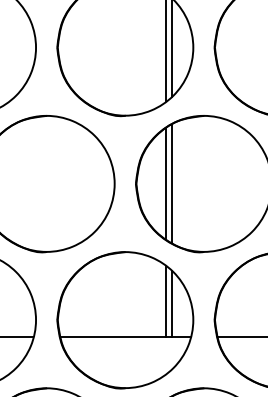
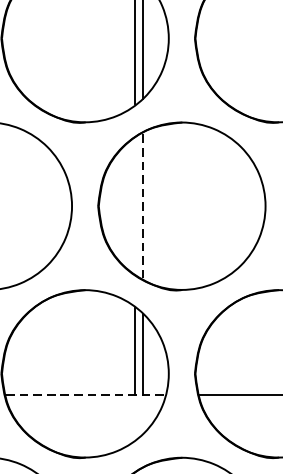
line: (165, 183) -> (134, 205), removed
line: (172, 183) -> (143, 205), solid -> dashed
line: (126, 337) -> (86, 395), solid -> dashed

